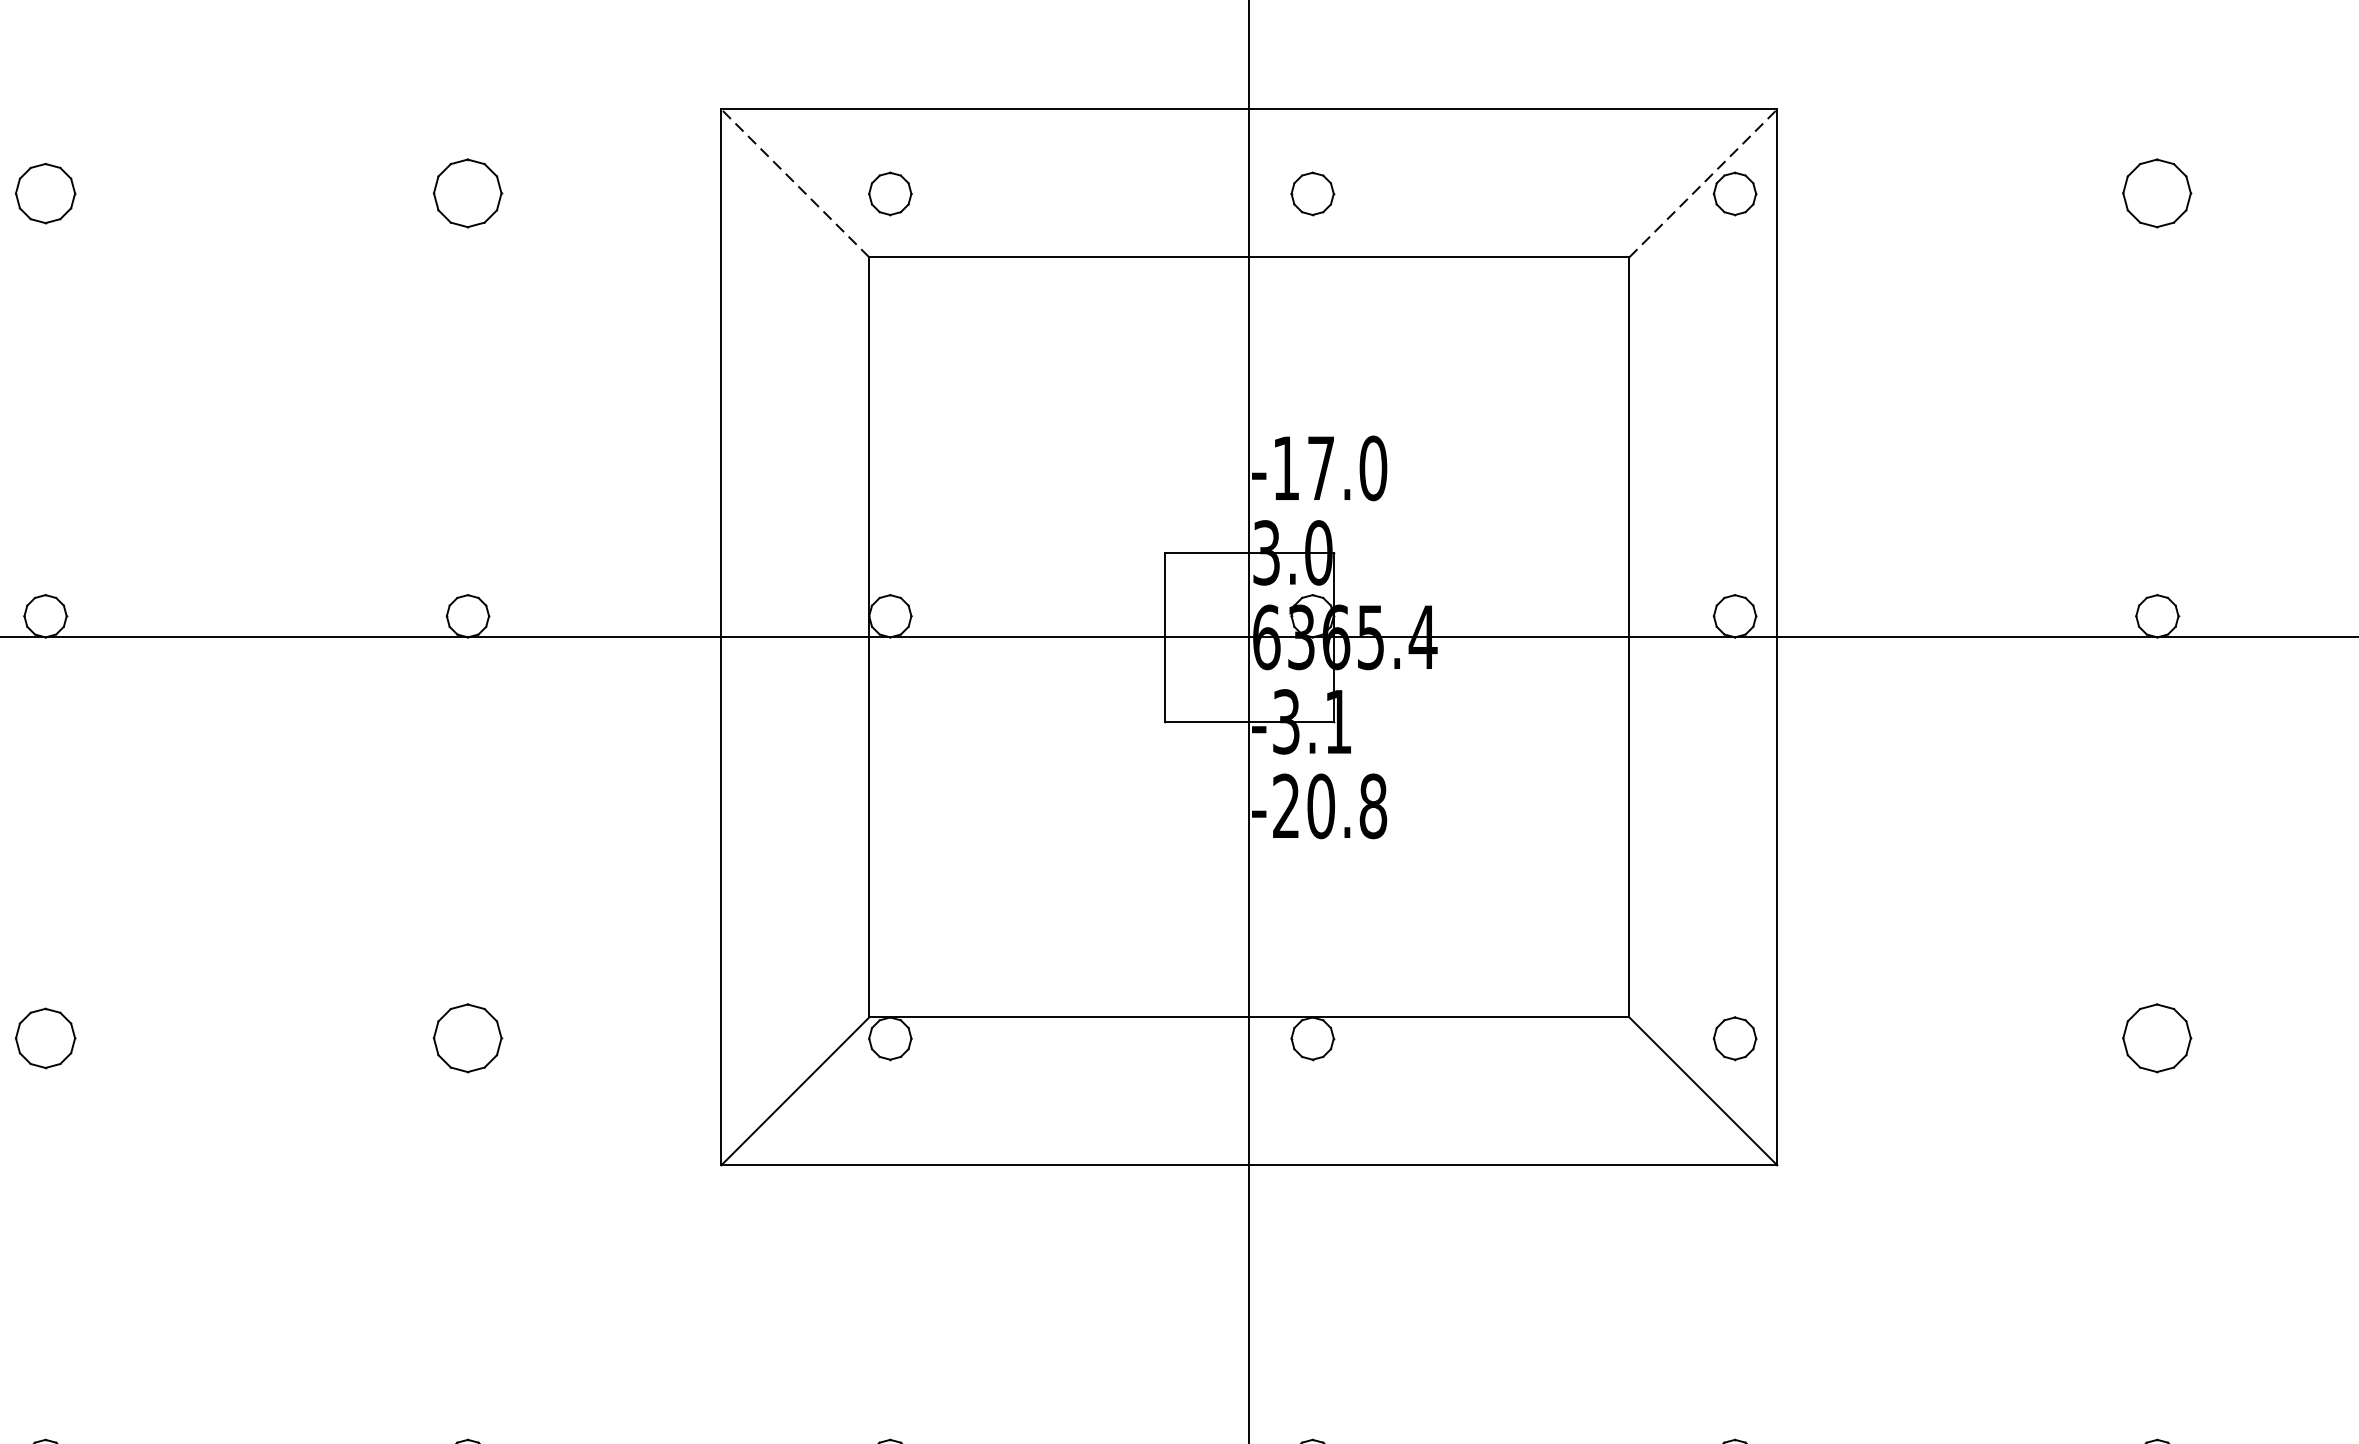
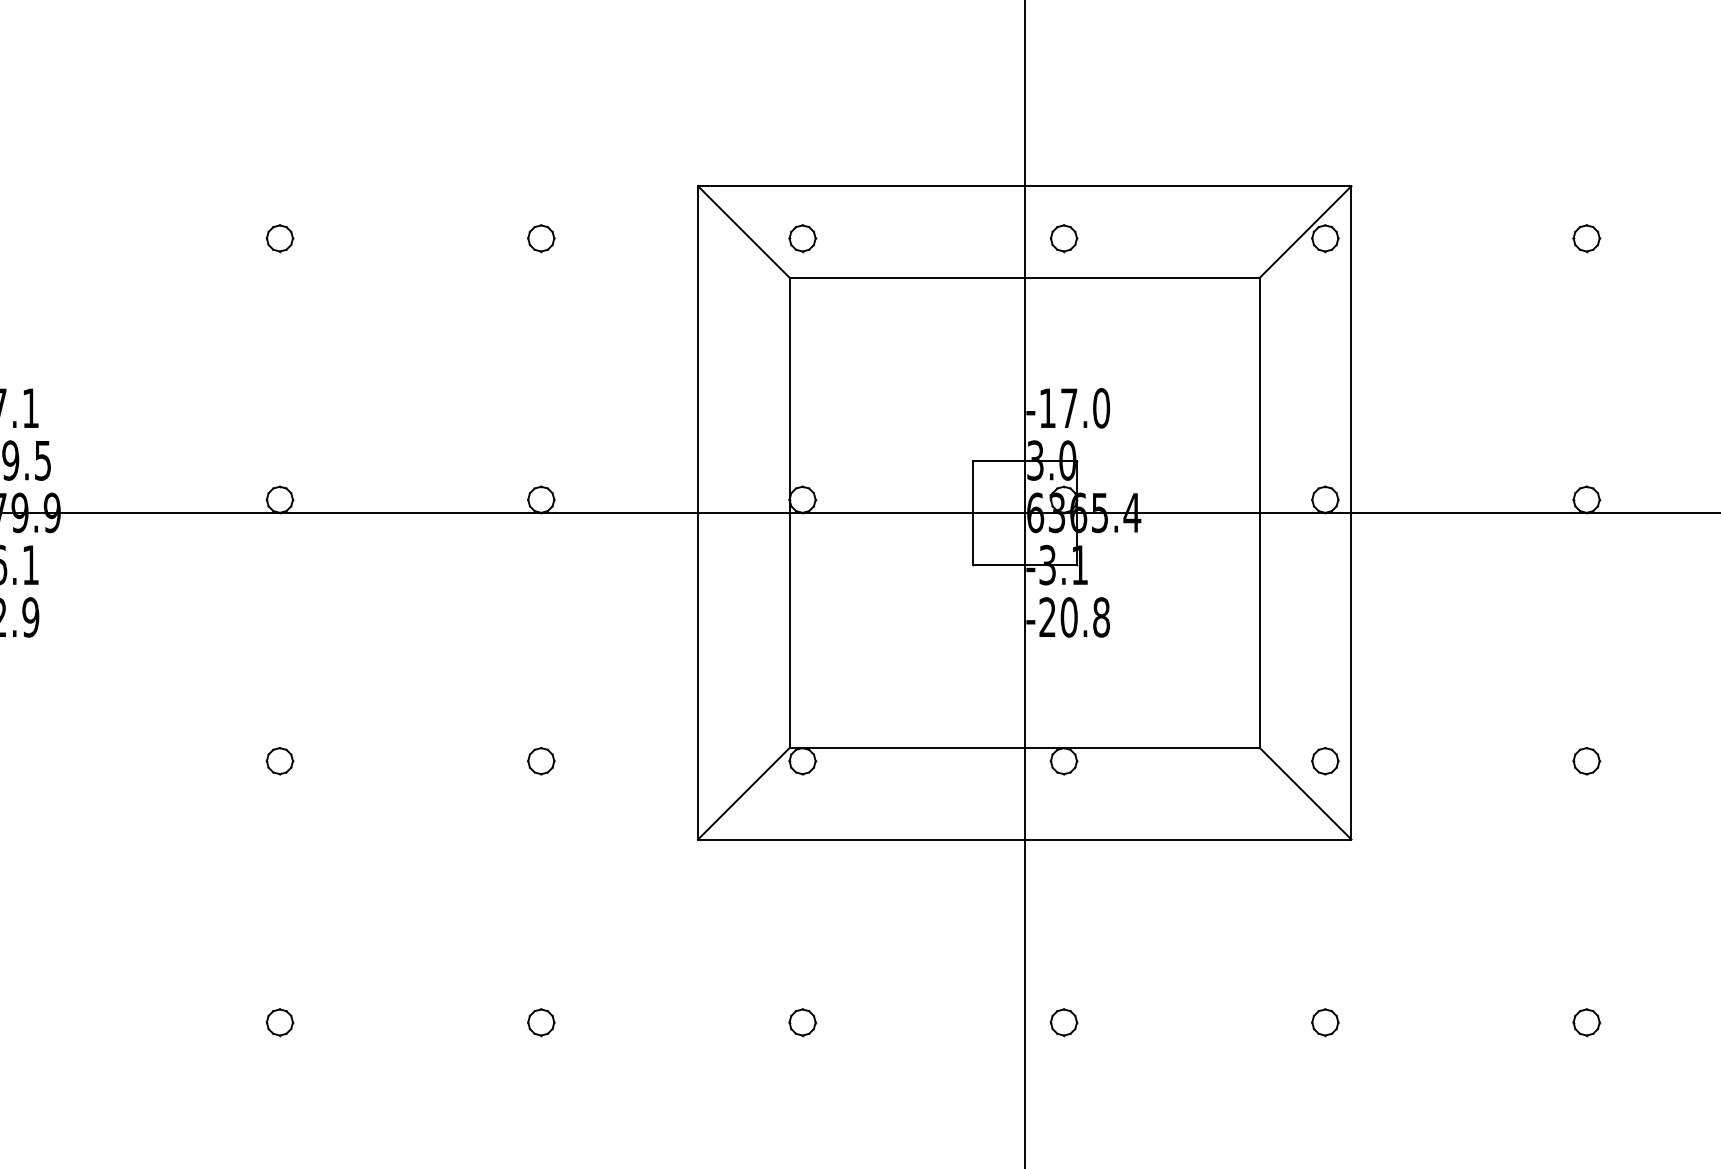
line: (794, 182) -> (743, 231), dashed -> solid
line: (1703, 182) -> (1305, 231), dashed -> solid
part: (44, 193) -> (279, 238), size x0.71
part: (468, 193) -> (541, 238), size x0.62
part: (2157, 193) -> (1586, 238), size x0.62
part: (44, 1039) -> (279, 761), size x0.71
part: (468, 1039) -> (541, 761), size x0.62
part: (2157, 1039) -> (1586, 761), size x0.62

